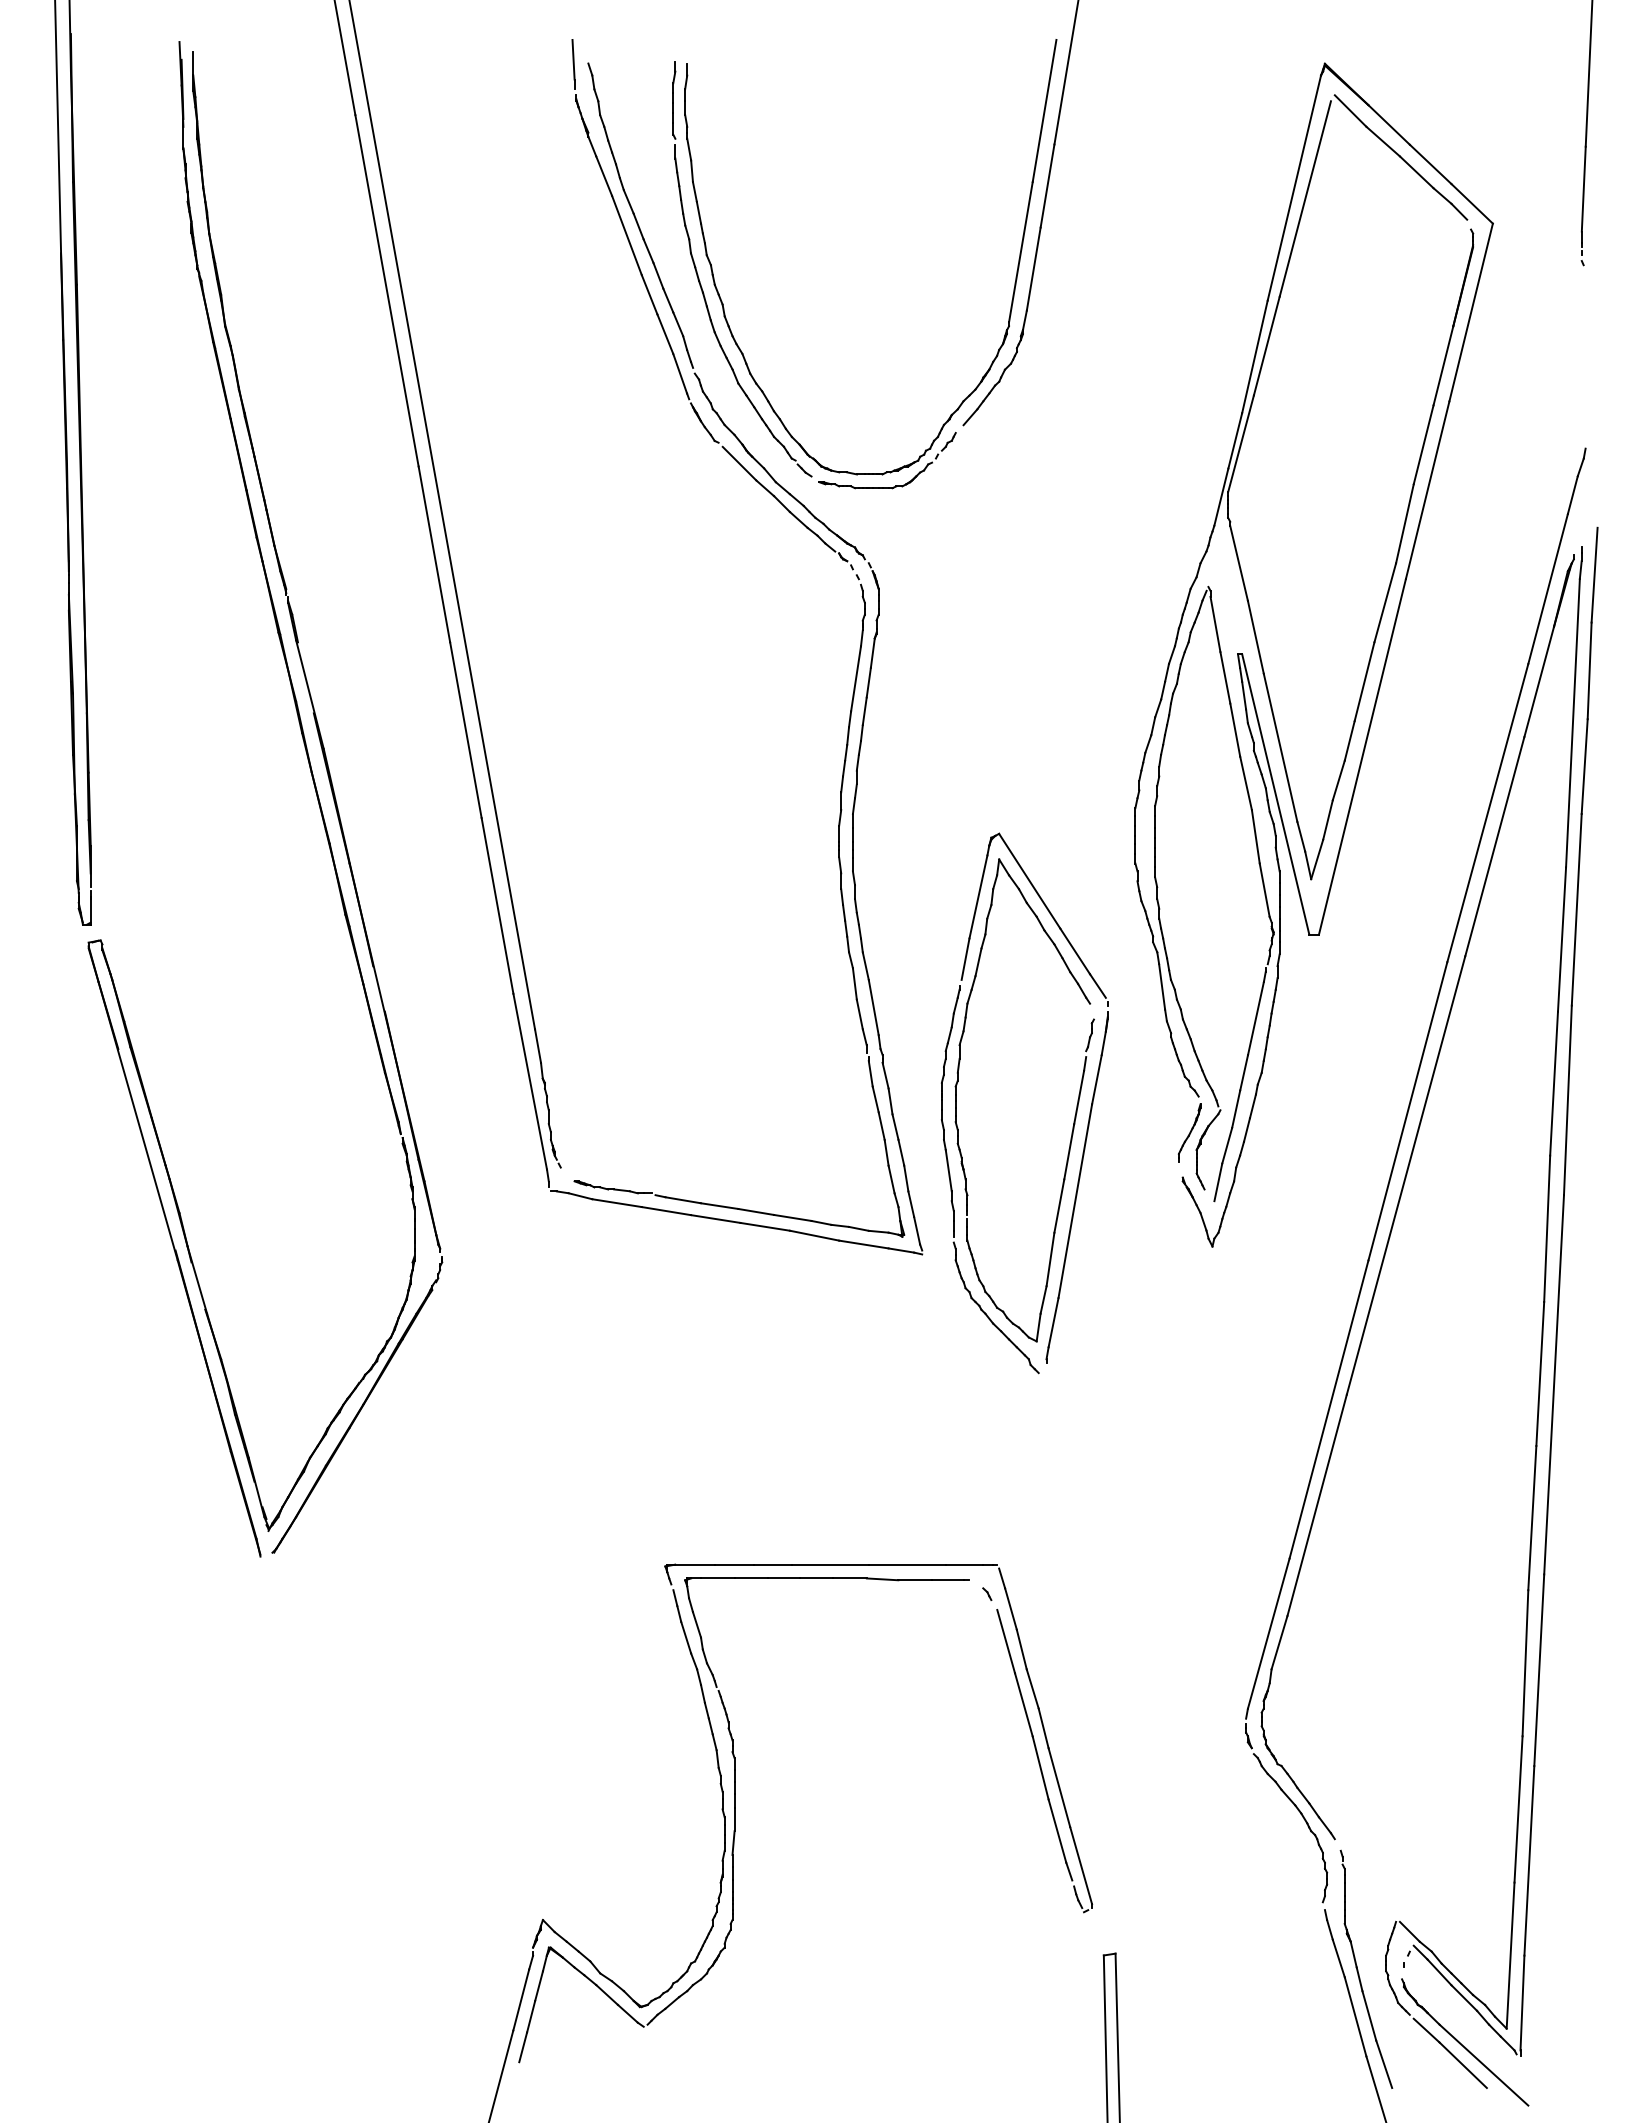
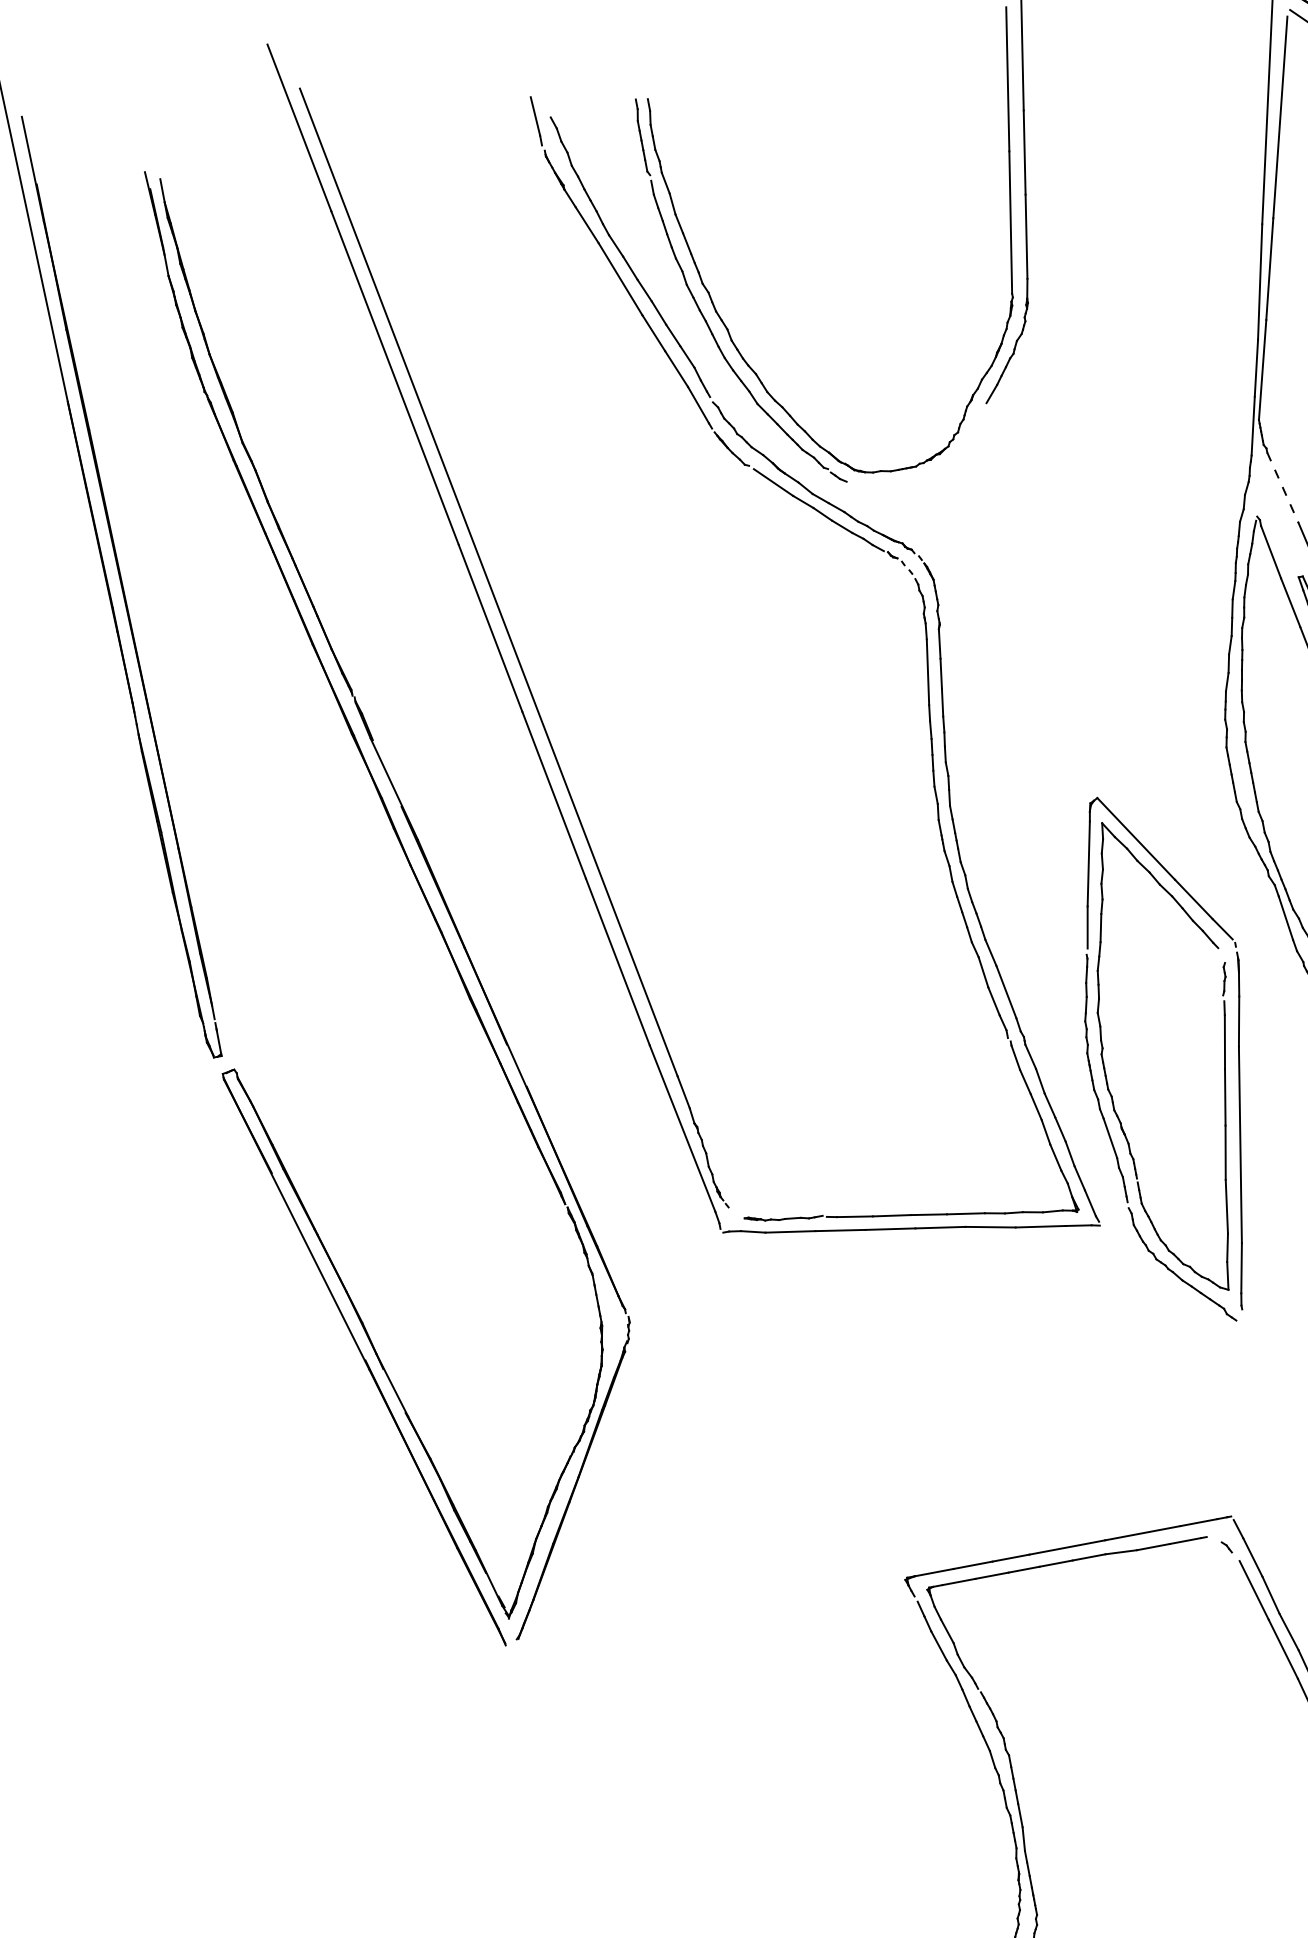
part: (895, 485) -> (930, 475), removed
line: (1239, 563) -> (1283, 487), solid -> dashed

